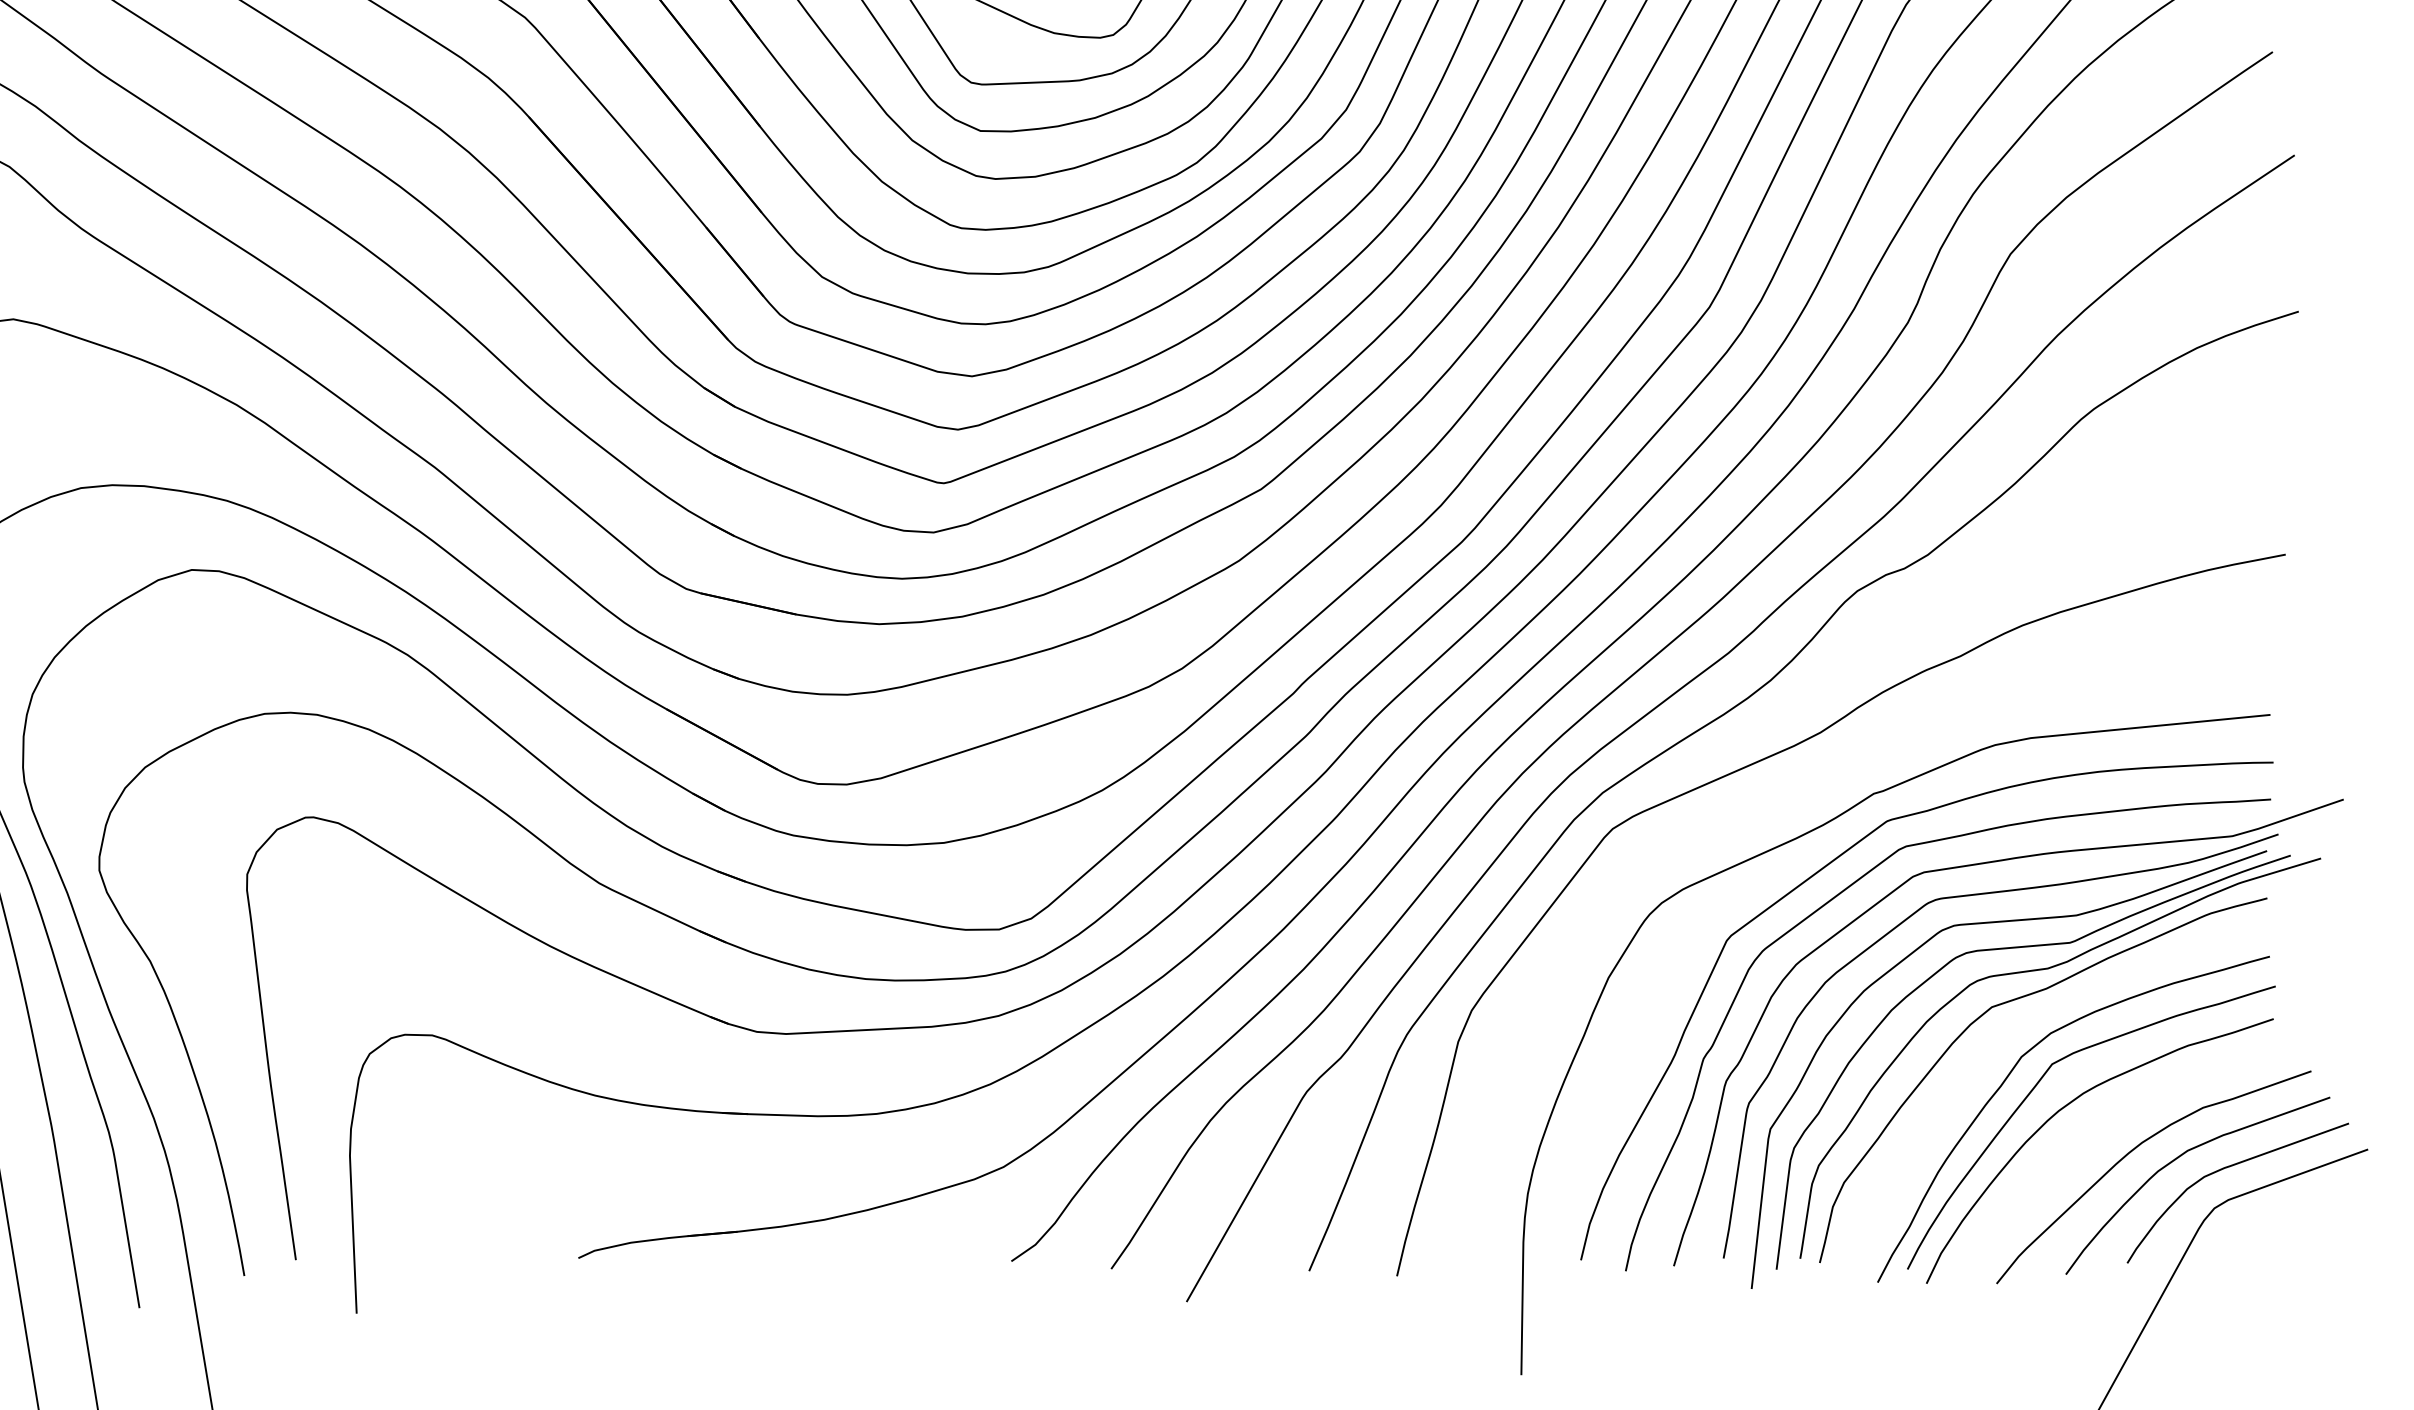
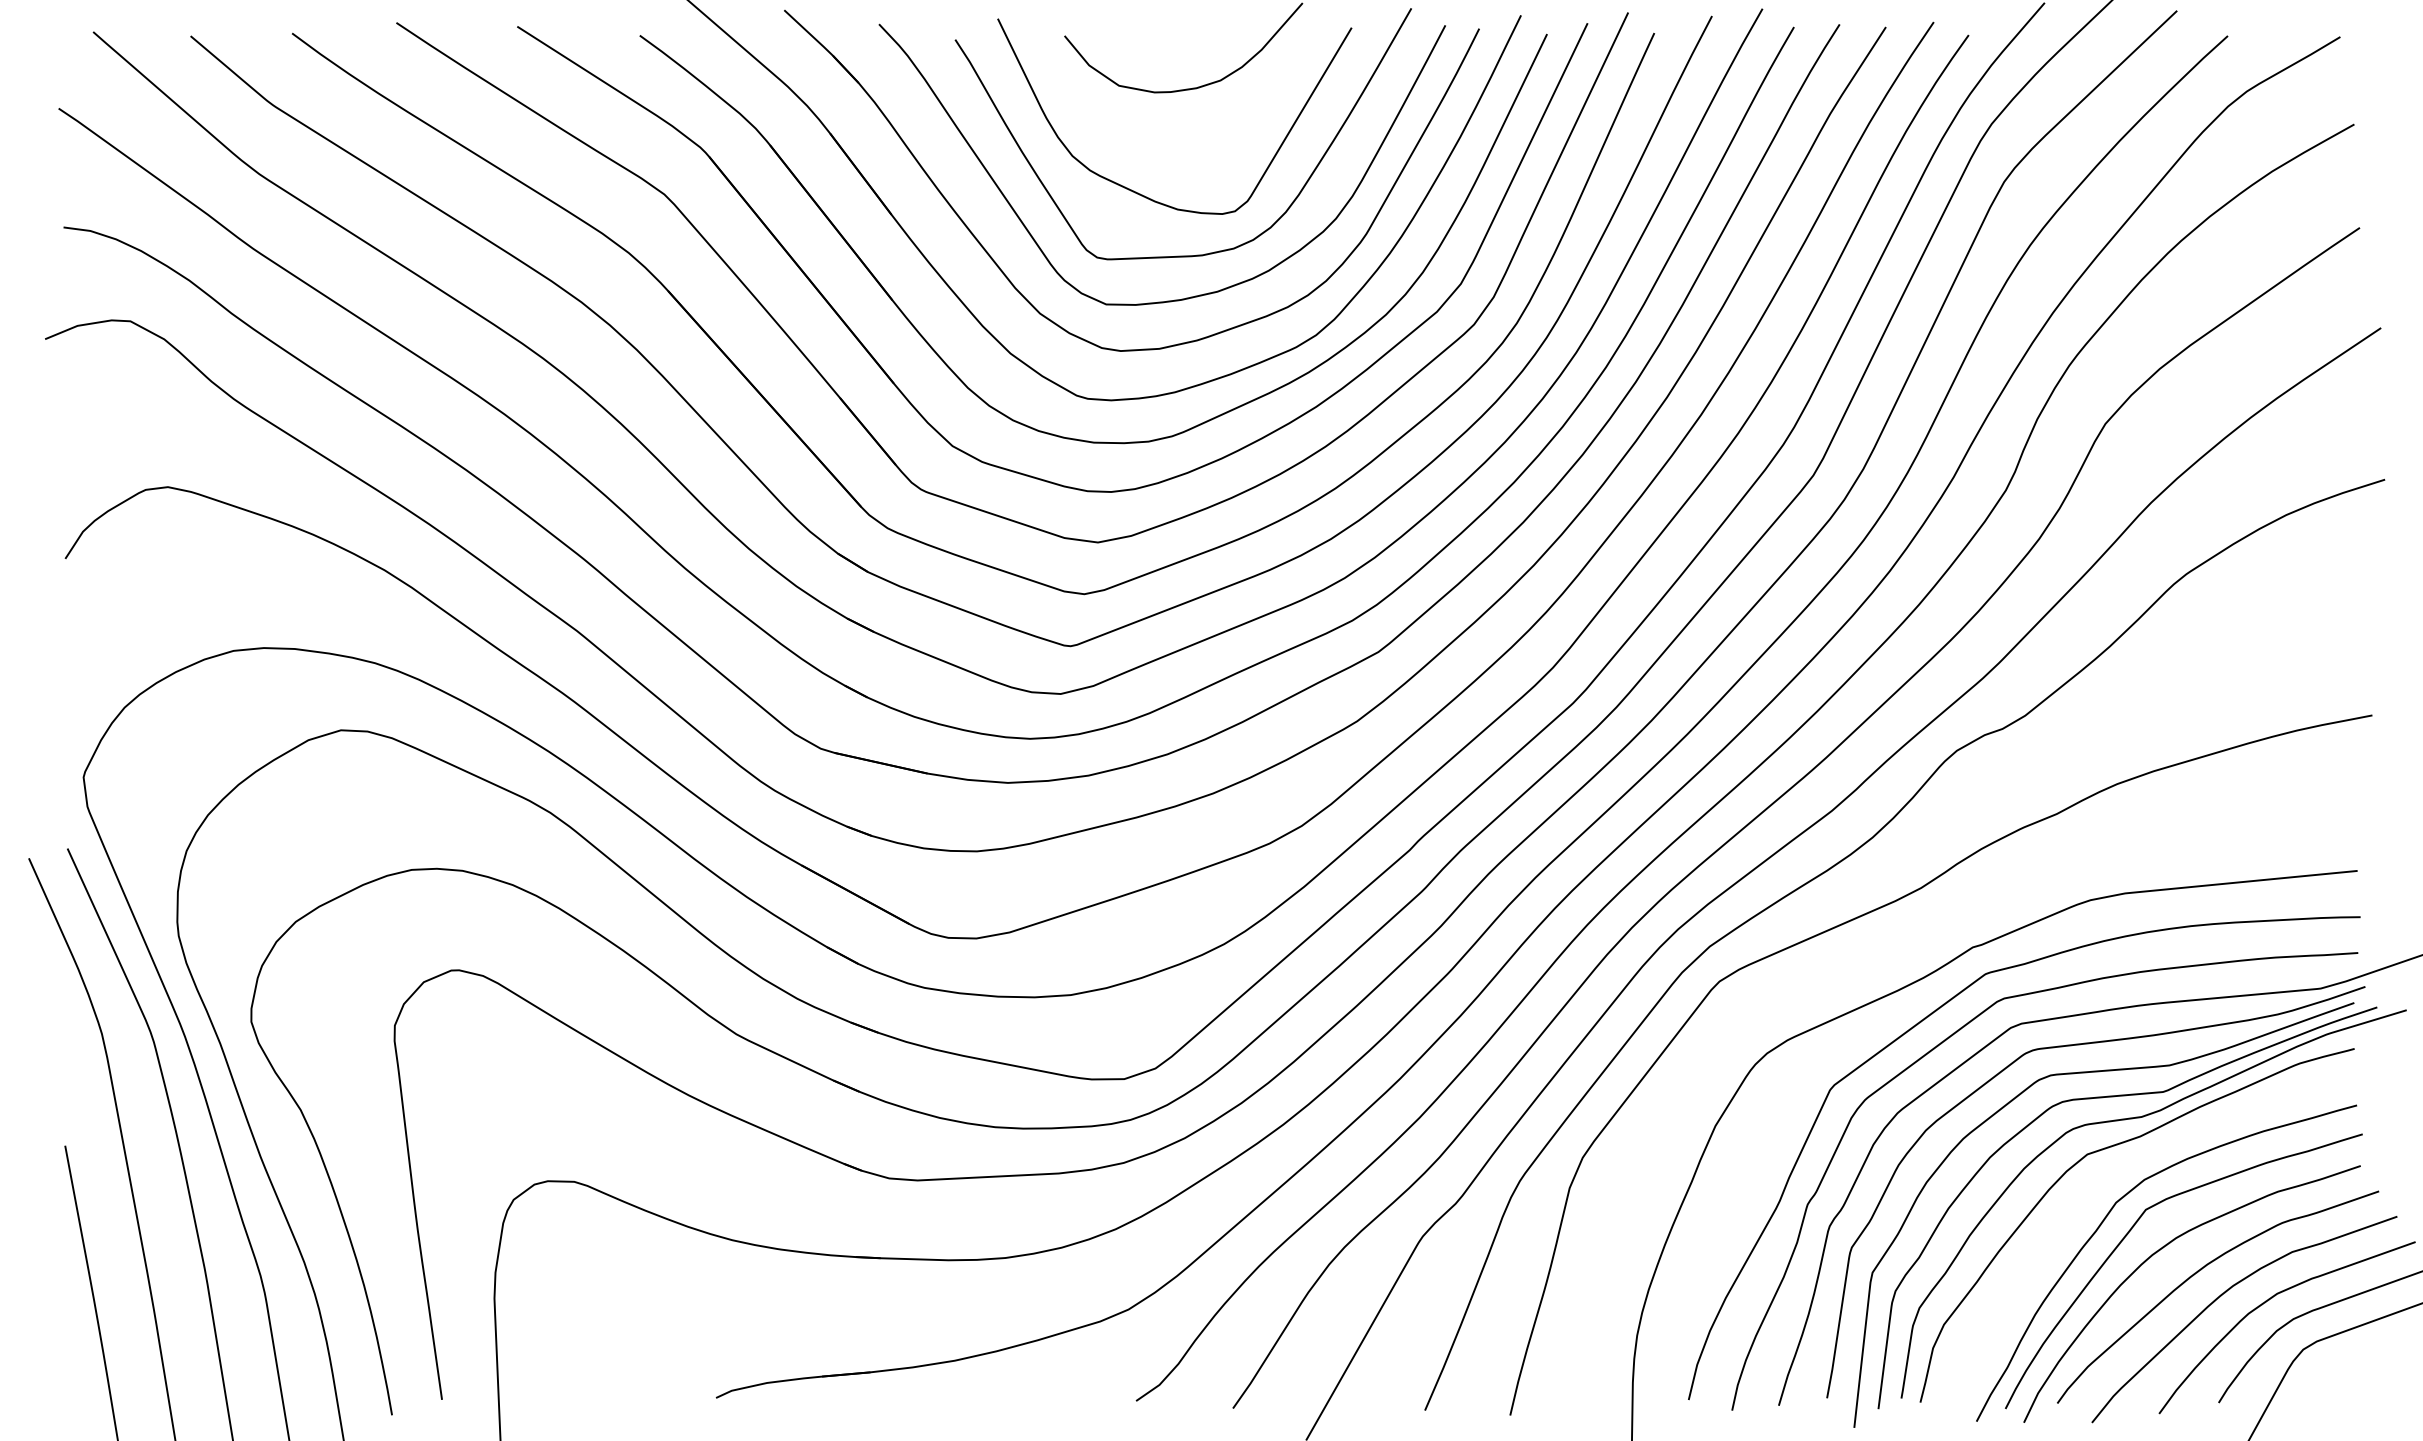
curve: (2109, 1126) -> (2201, 1270), added

